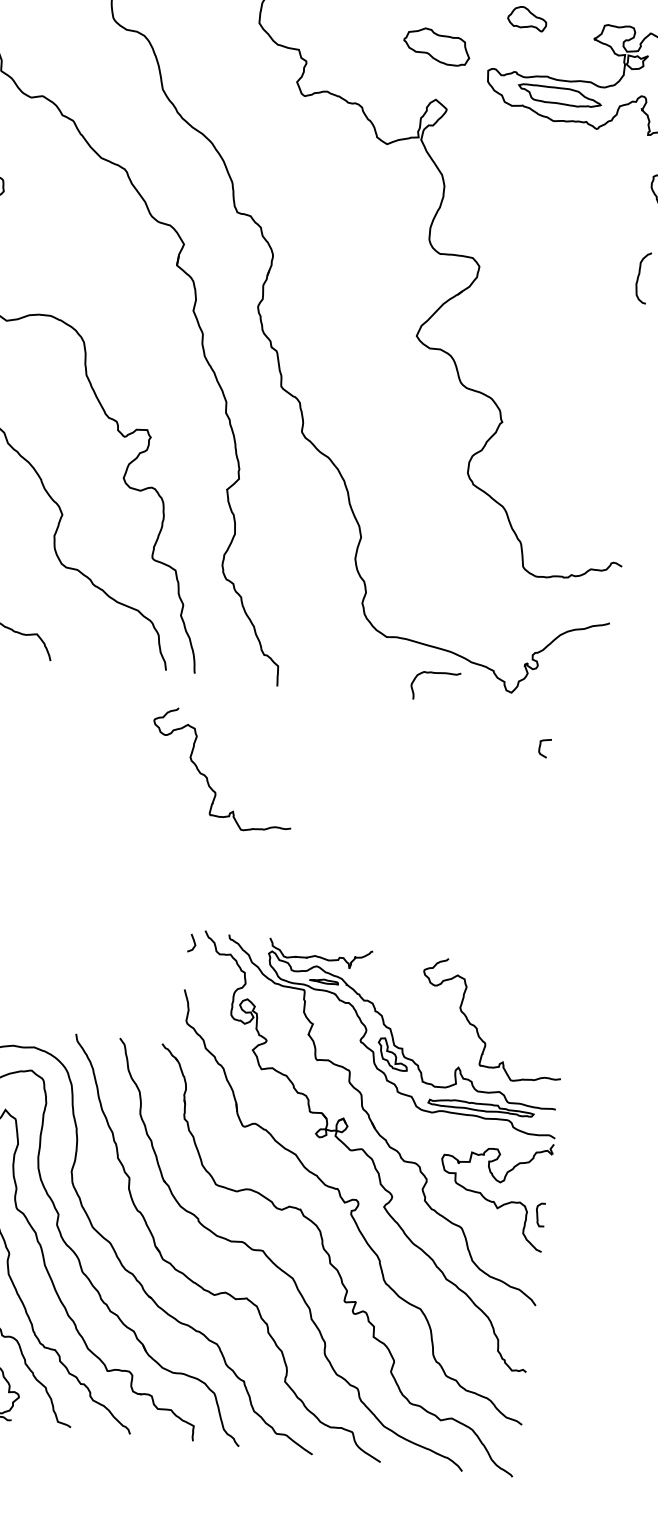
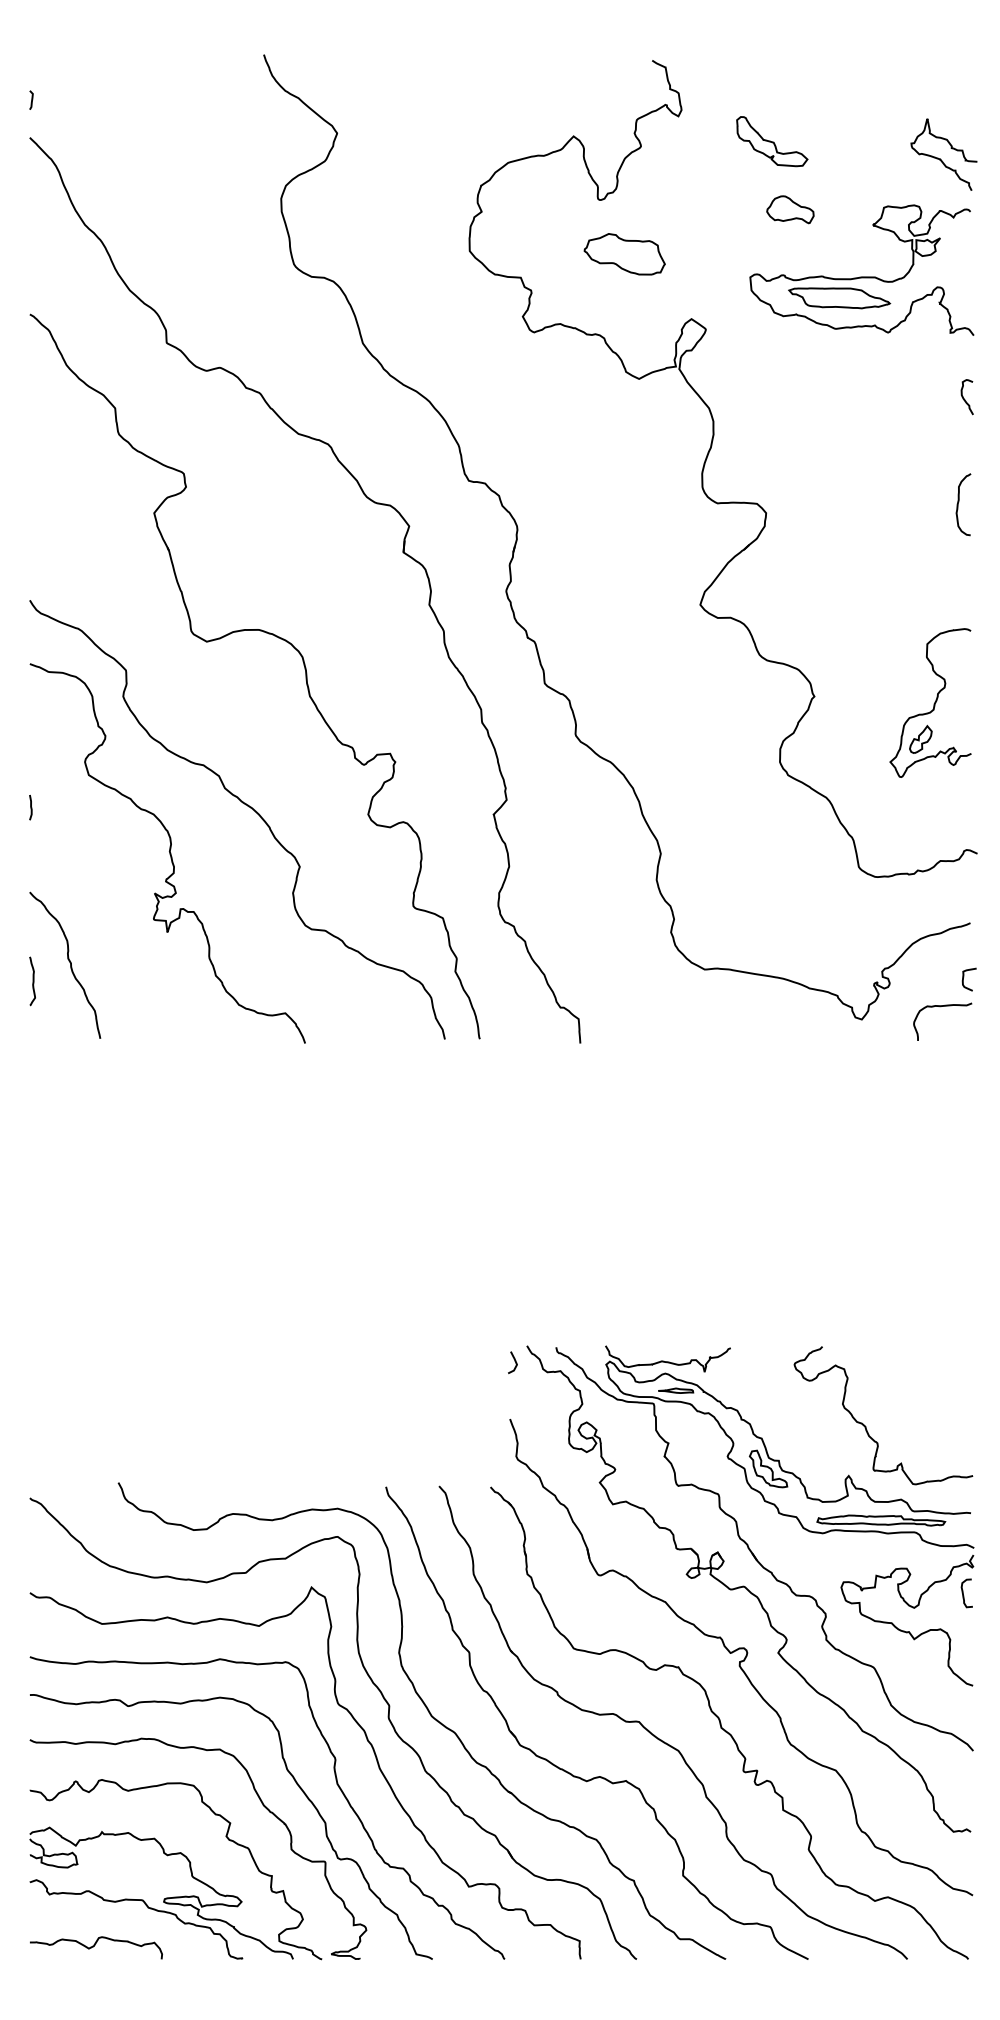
part: (436, 46) -> (624, 254), moved
part: (597, 437) -> (930, 702), added
curve: (434, 674) -> (940, 1007), moved
curve: (541, 746) -> (964, 977), moved
curve: (207, 777) -> (509, 1162), removed
curve: (538, 1216) -> (964, 1595), moved

